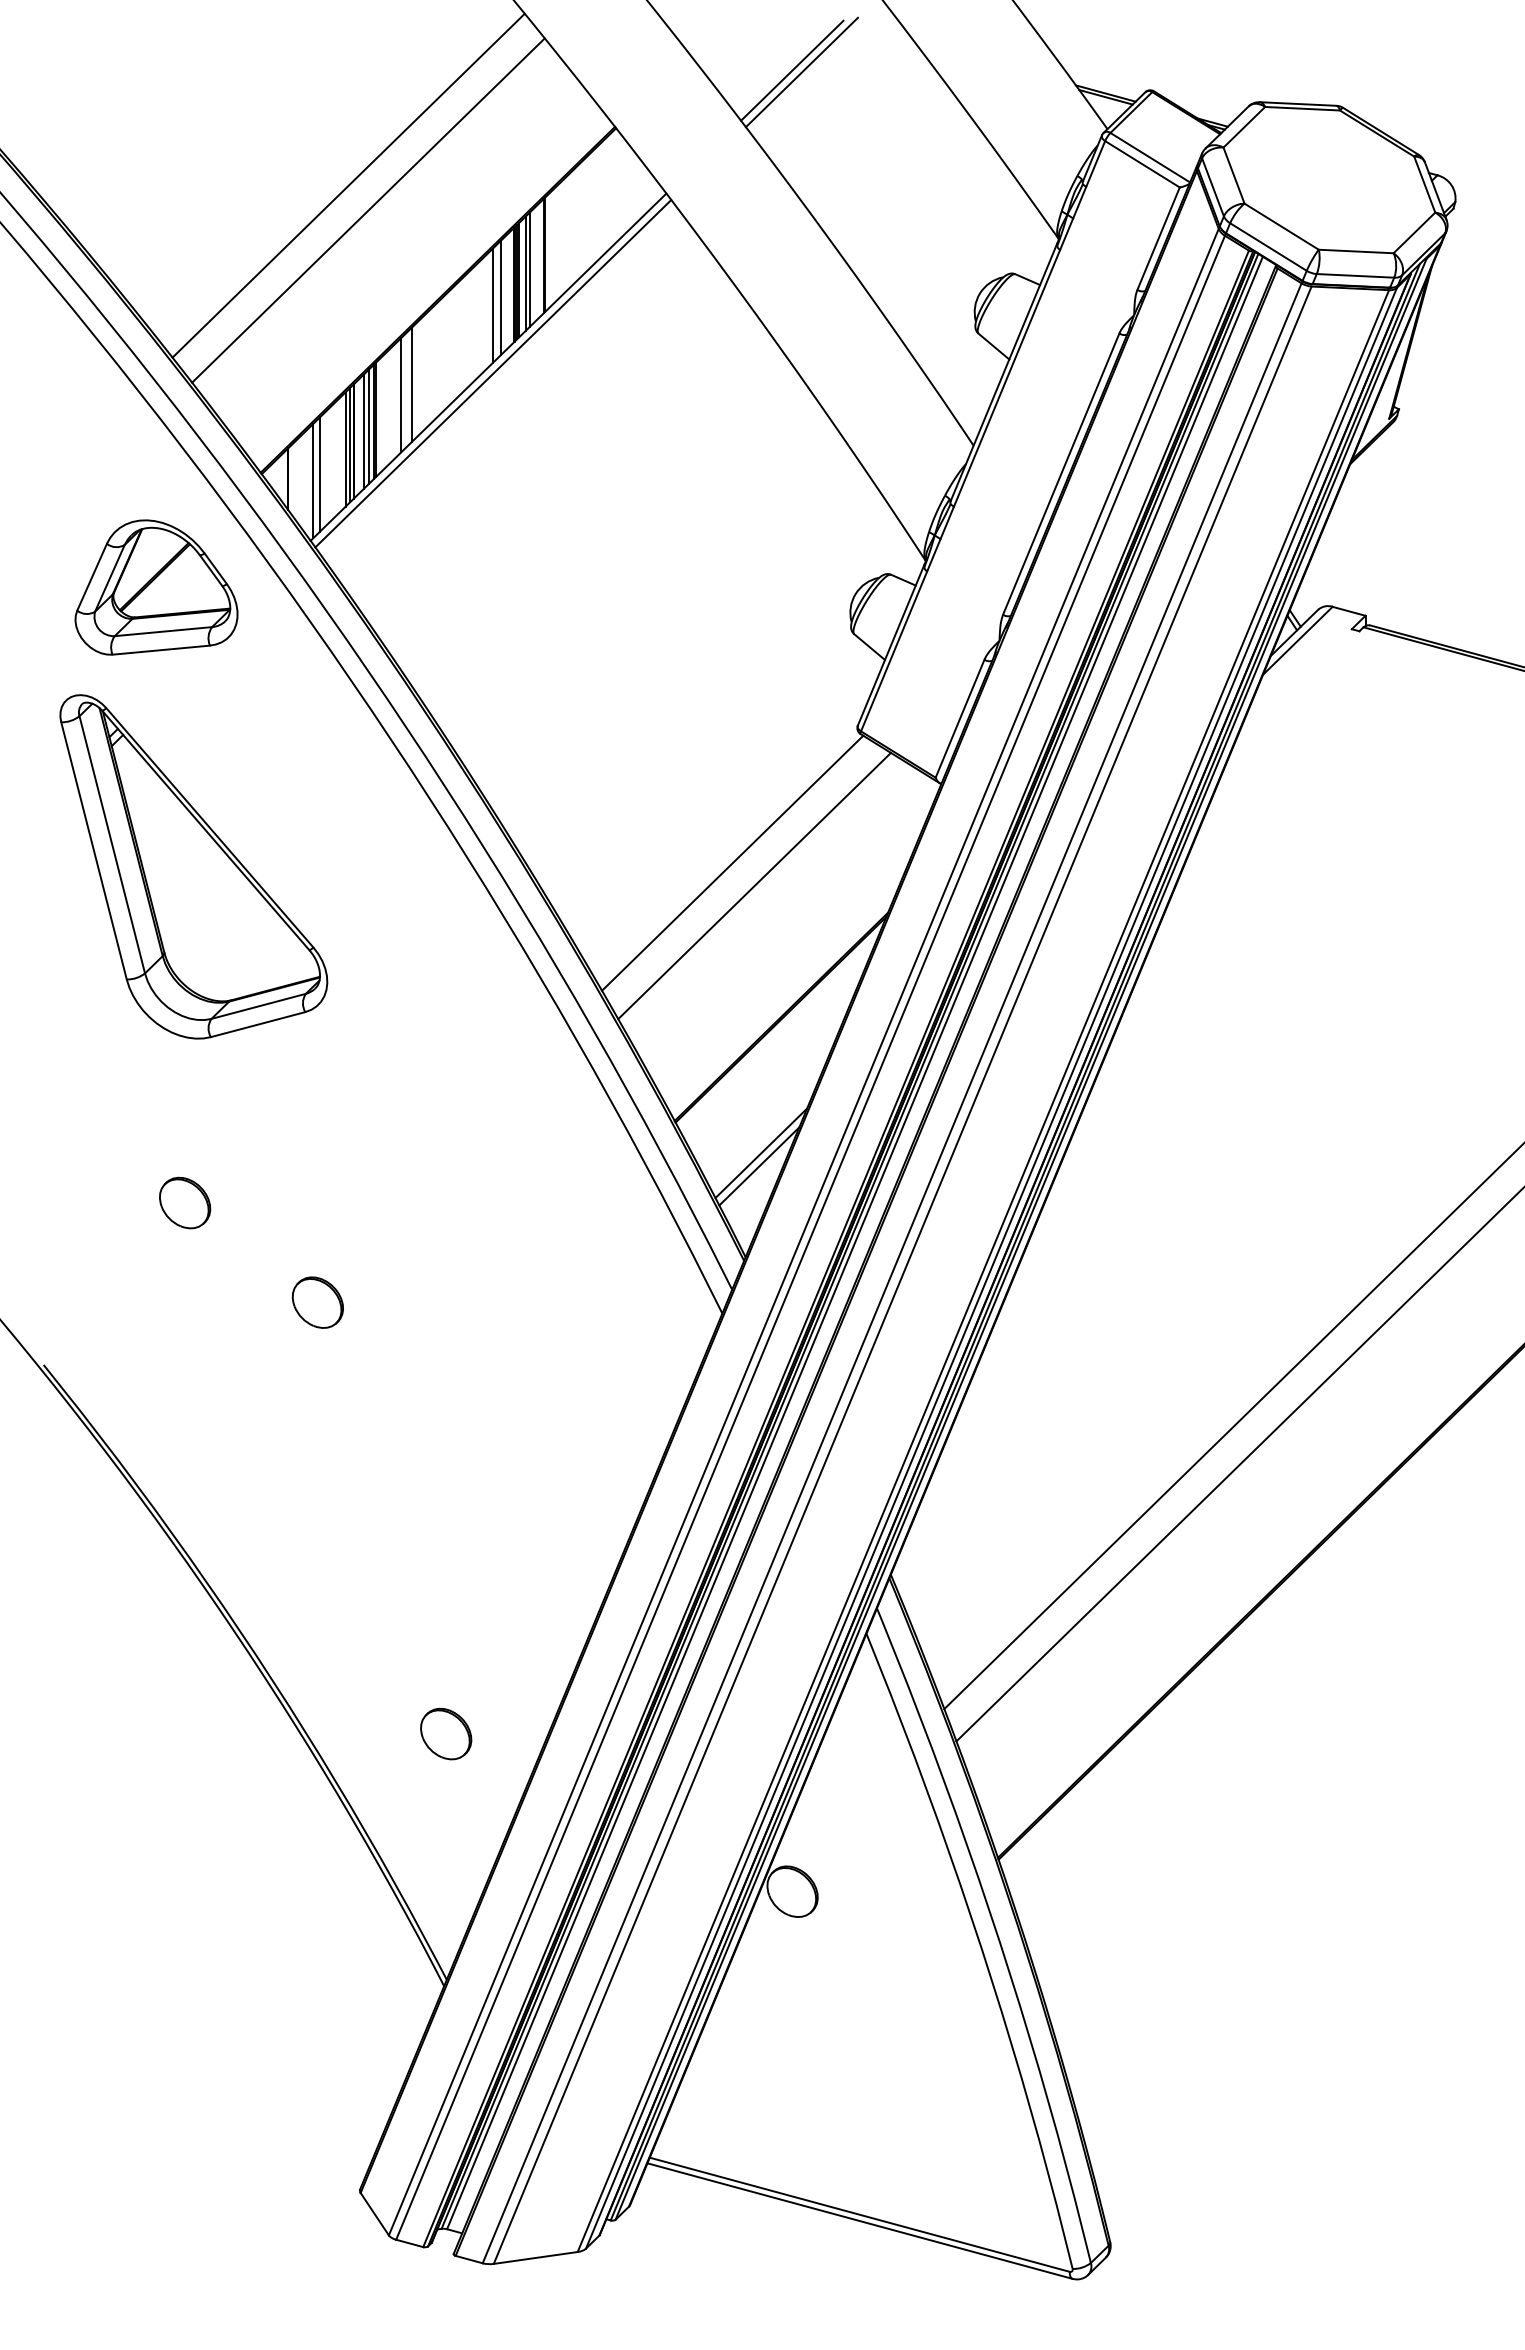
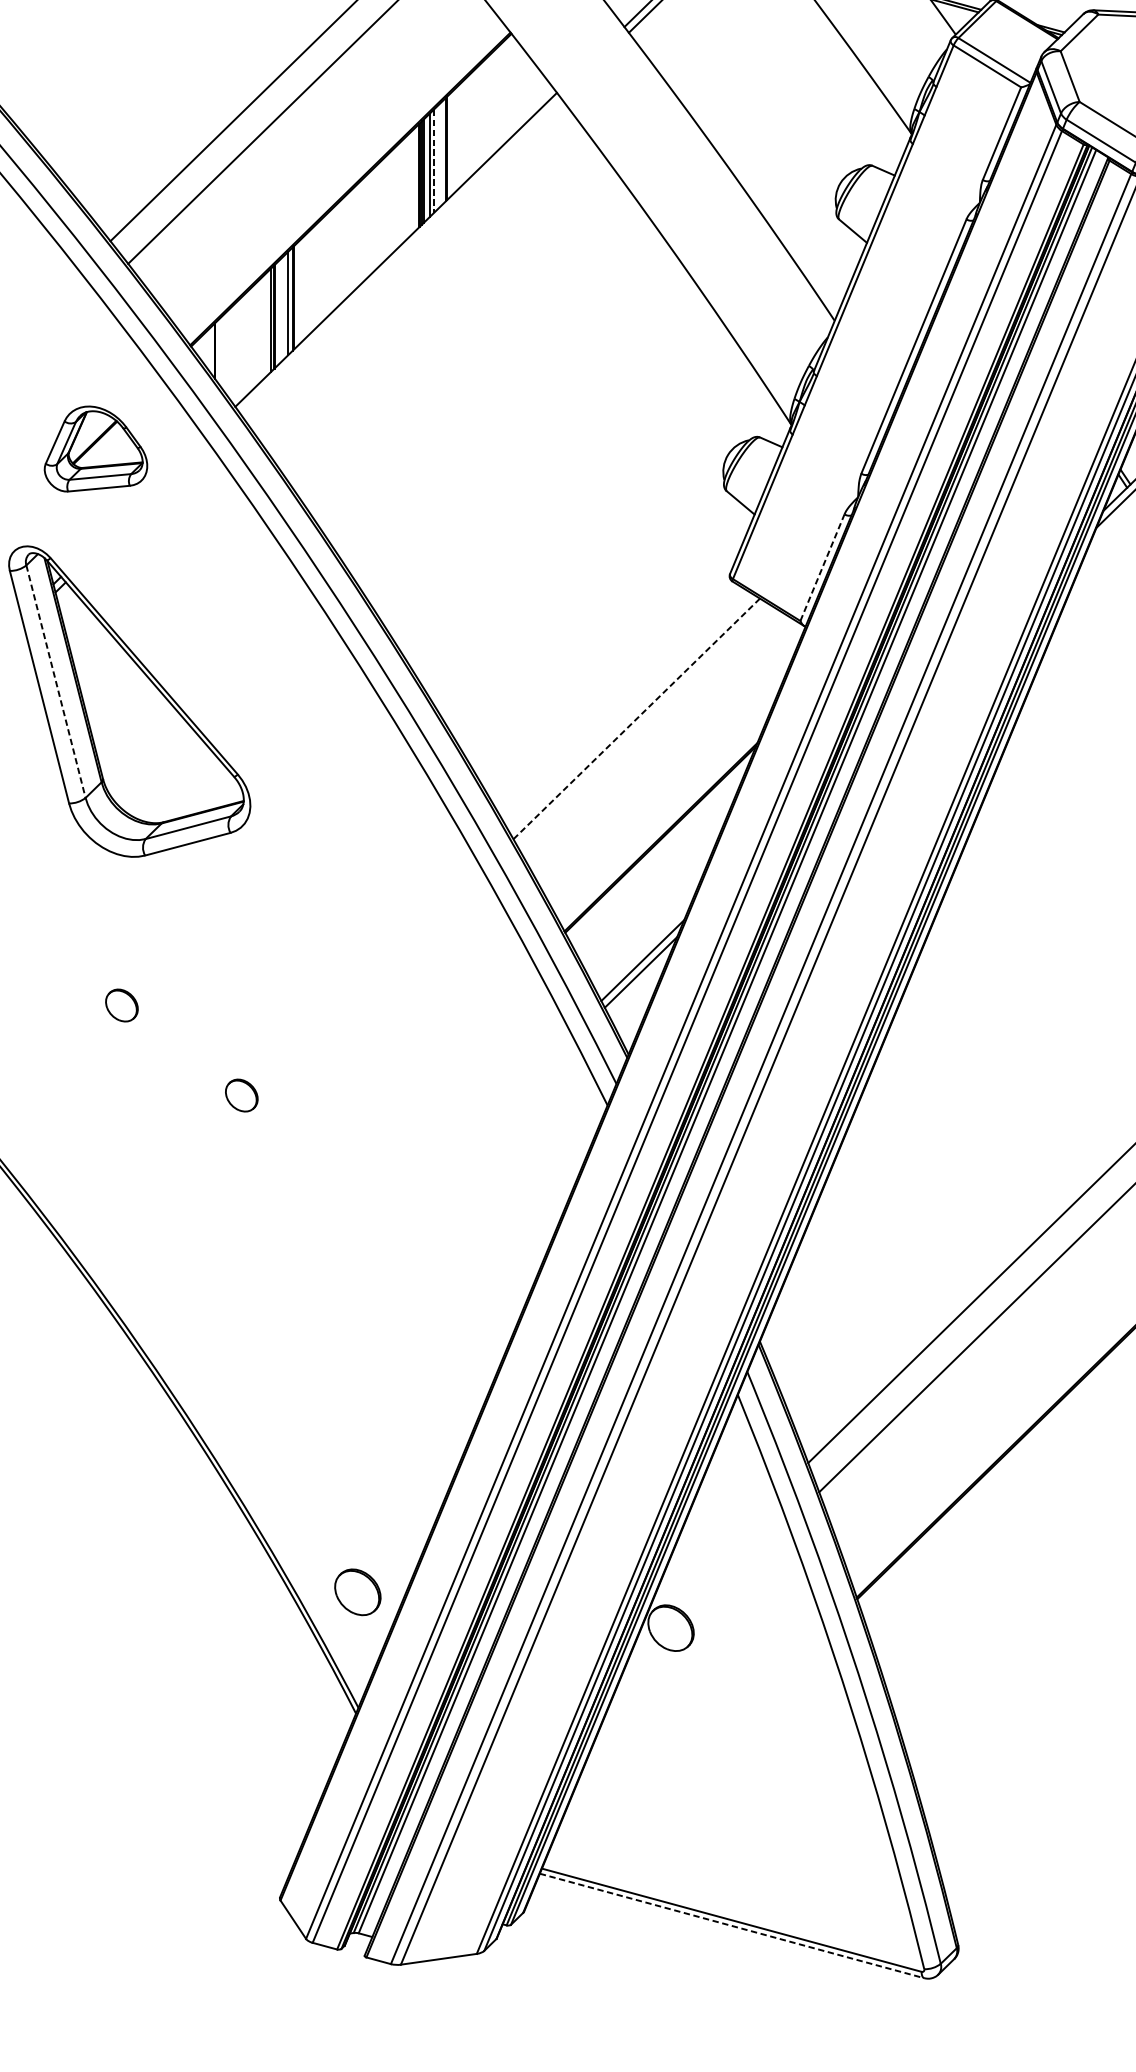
line: (530, 269) -> (434, 161), solid -> dashed
line: (500, 298) -> (406, 187), removed
line: (492, 305) -> (399, 194), removed
line: (493, 373) -> (400, 255), removed
line: (411, 384) -> (326, 265), removed
line: (401, 394) -> (317, 274), removed
line: (363, 431) -> (283, 307), removed
line: (345, 449) -> (266, 324), removed
line: (320, 474) -> (244, 346), removed
line: (313, 480) -> (237, 352), removed
part: (156, 587) -> (95, 449), size x0.7
line: (960, 718) -> (822, 567), solid -> dashed
line: (112, 844) -> (56, 681), solid -> dashed
line: (732, 862) -> (616, 697), removed
line: (754, 886) -> (636, 719), solid -> dashed
part: (185, 1202) -> (122, 1005), size x0.7
part: (317, 1302) -> (241, 1095), size x0.7
part: (446, 1733) -> (358, 1591), moved
line: (860, 2221) -> (732, 1926), solid -> dashed

